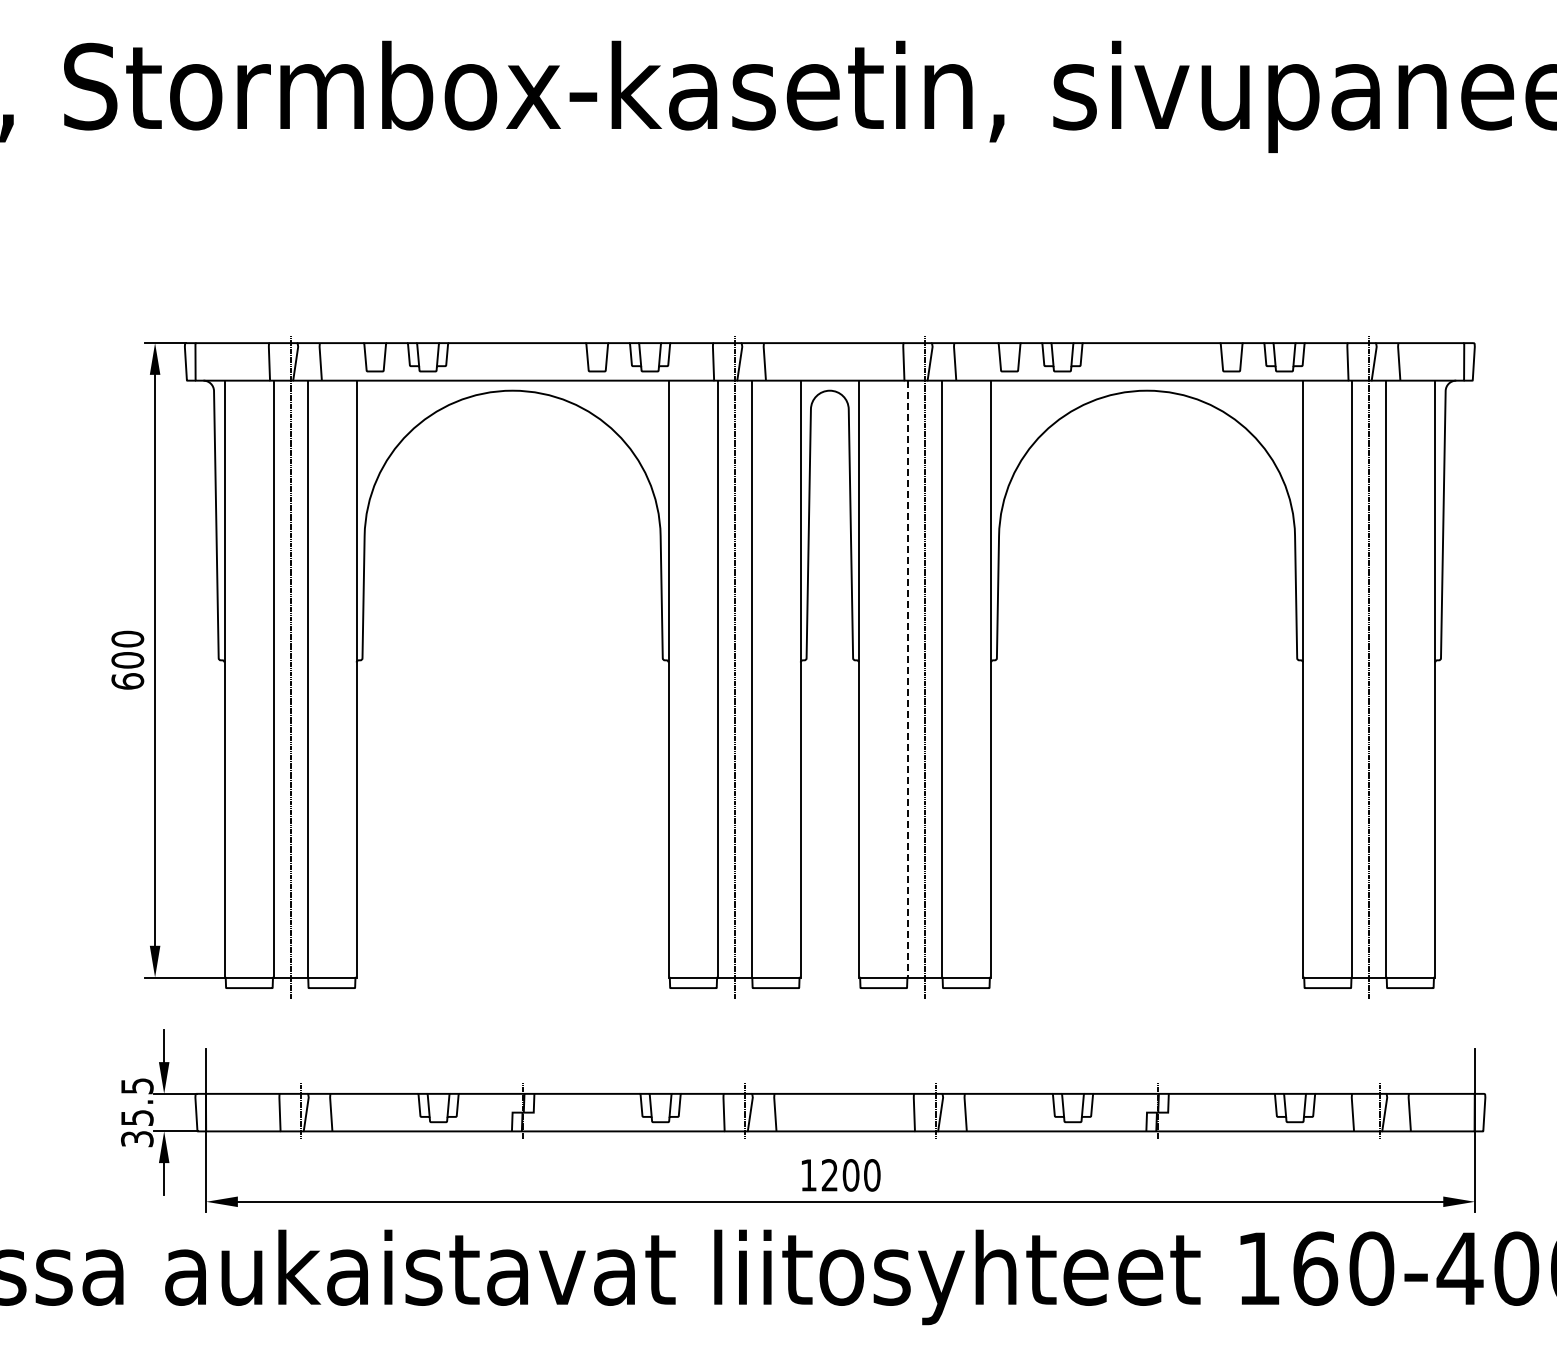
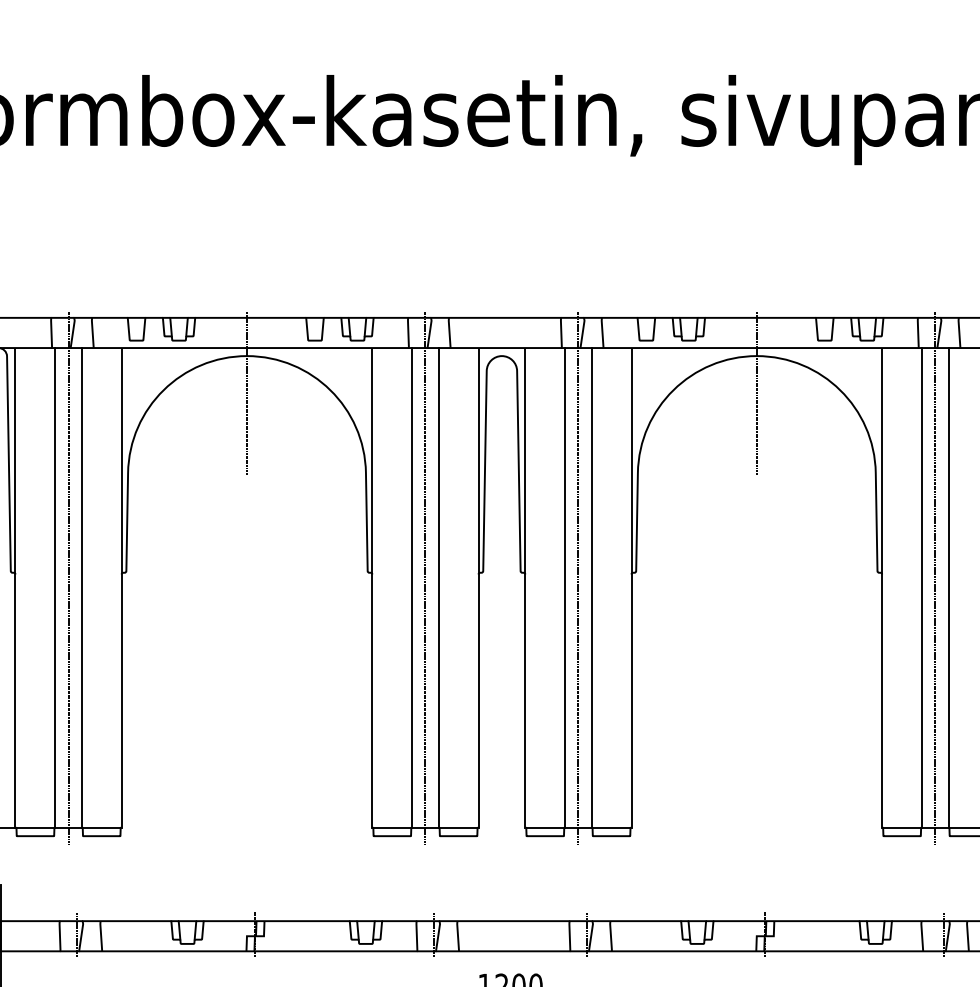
line: (512, 436) -> (246, 392), added
line: (1147, 436) -> (757, 392), added
line: (908, 679) -> (565, 588), dashed -> solid

